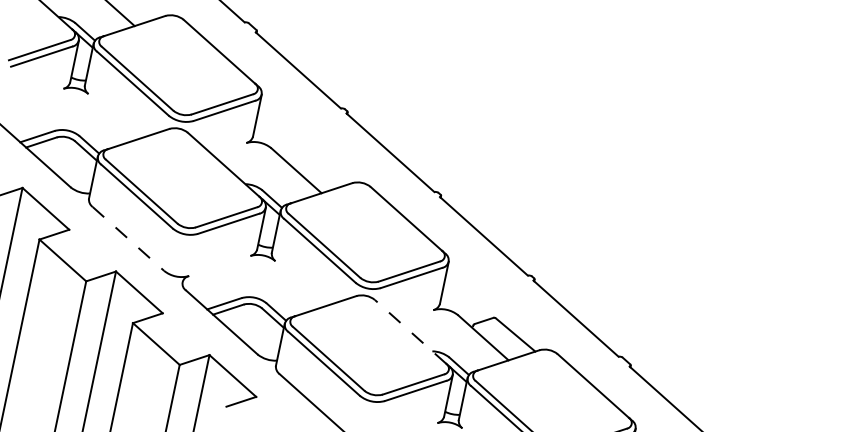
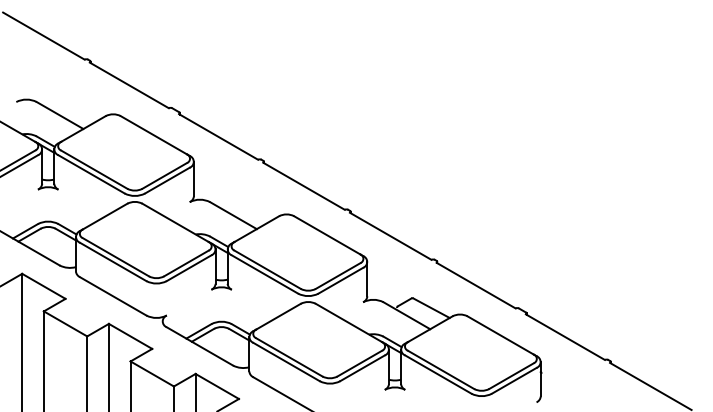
line: (128, 239) -> (113, 296), dashed -> solid
line: (410, 331) -> (348, 322), dashed -> solid

